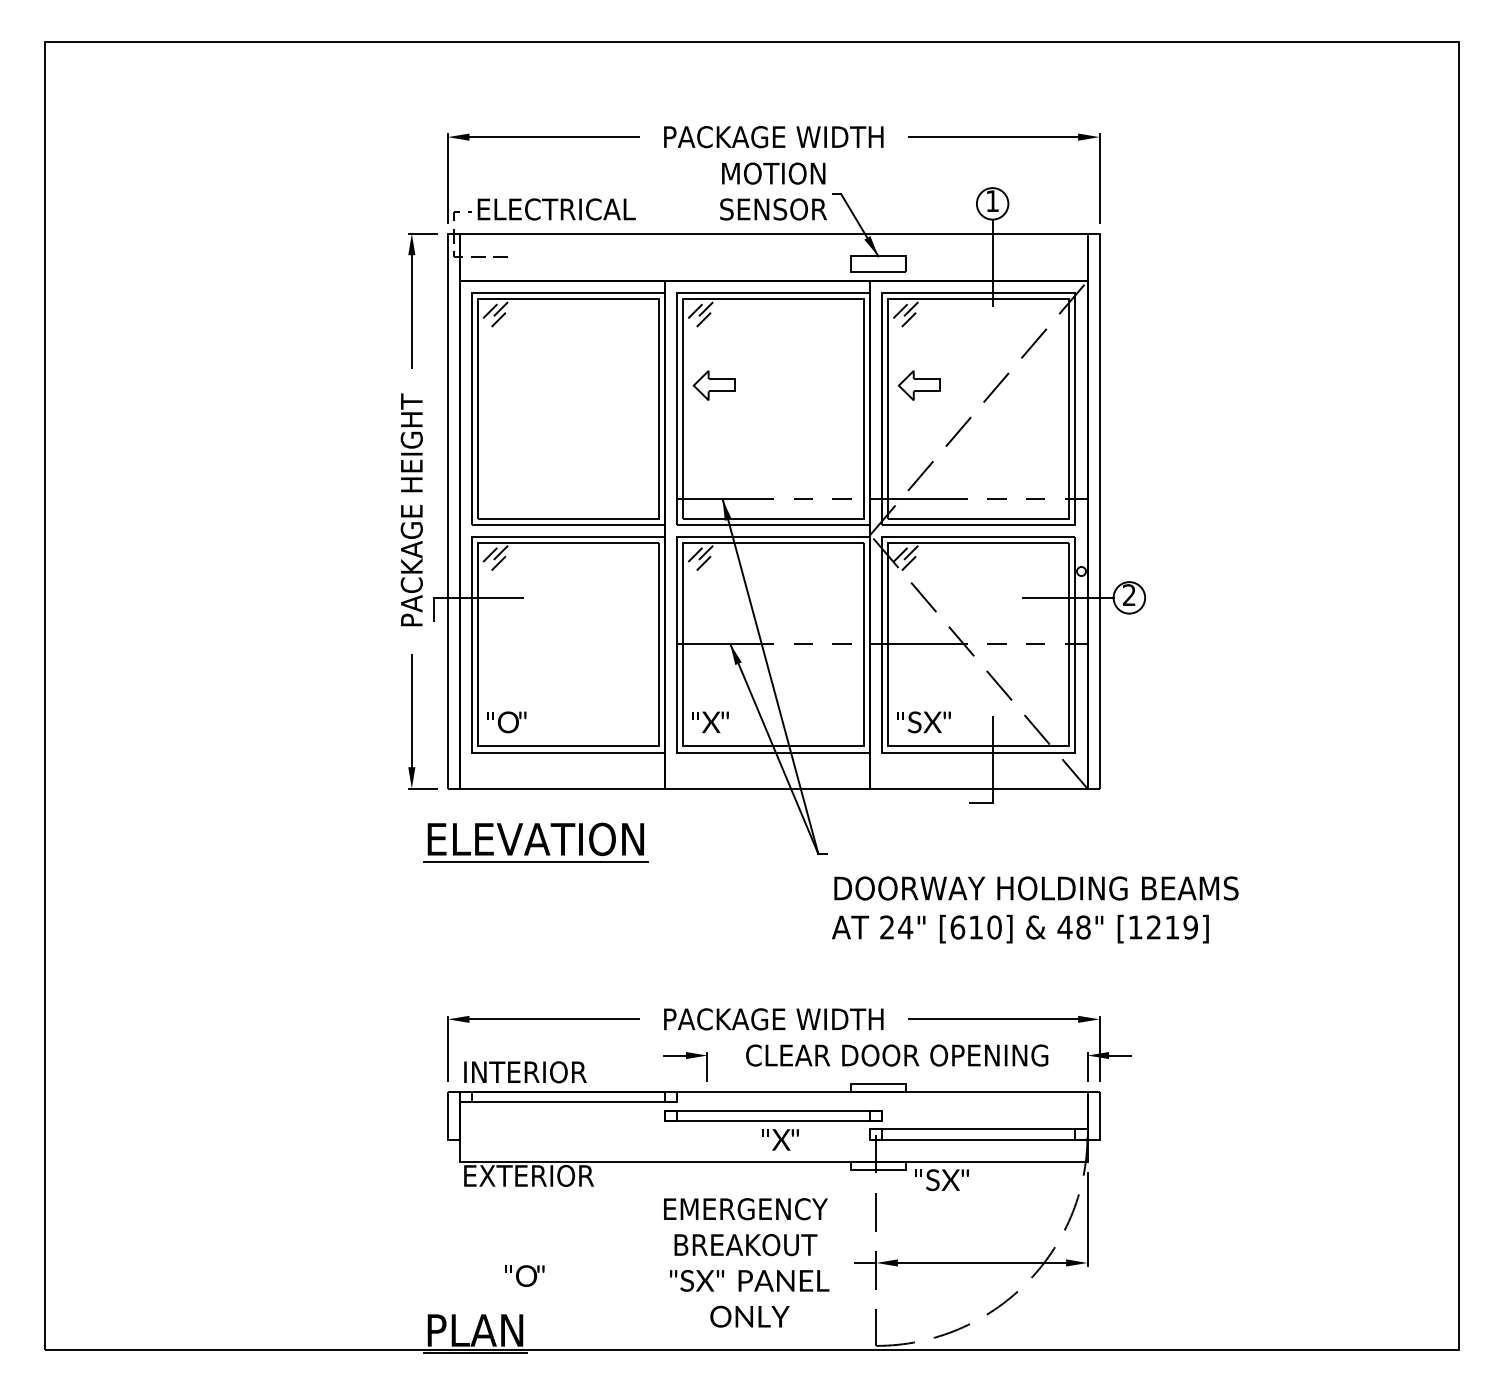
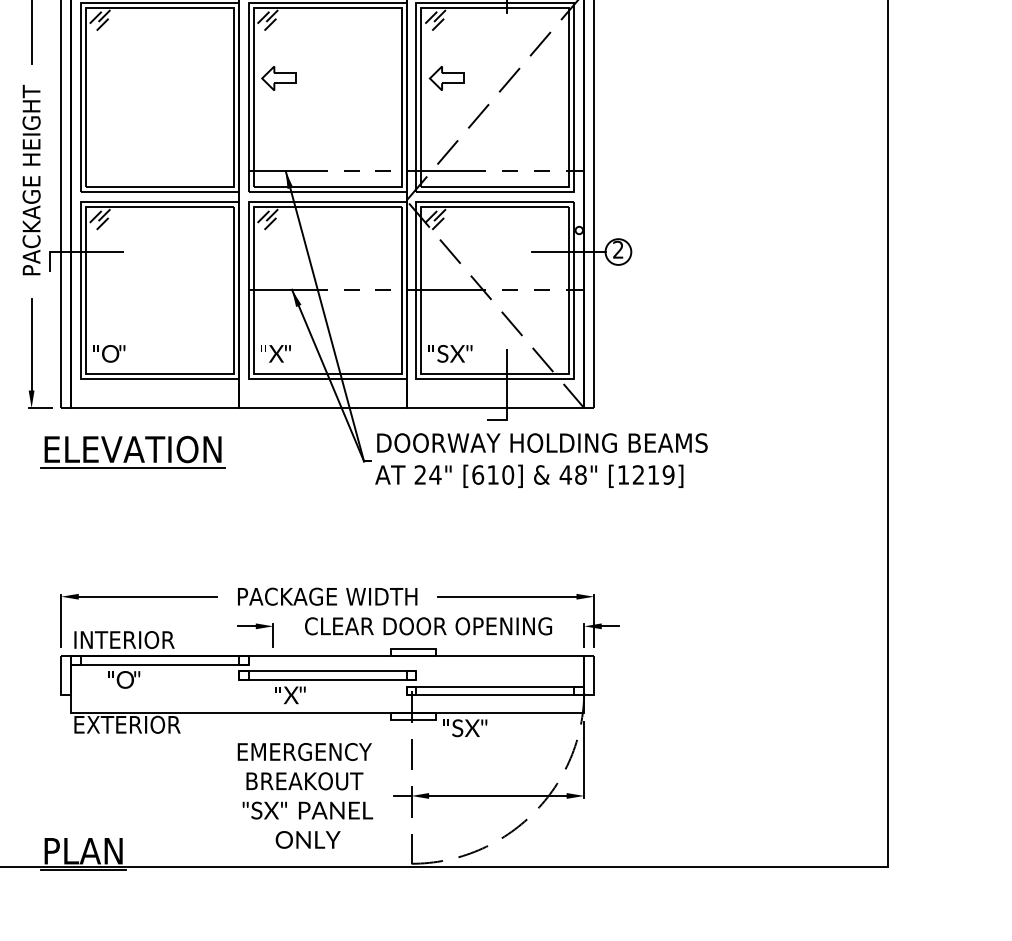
text: (1035, 909) -> (541, 460), moved
text: (780, 1139) -> (290, 694), moved
text: (524, 1275) -> (123, 679), moved

